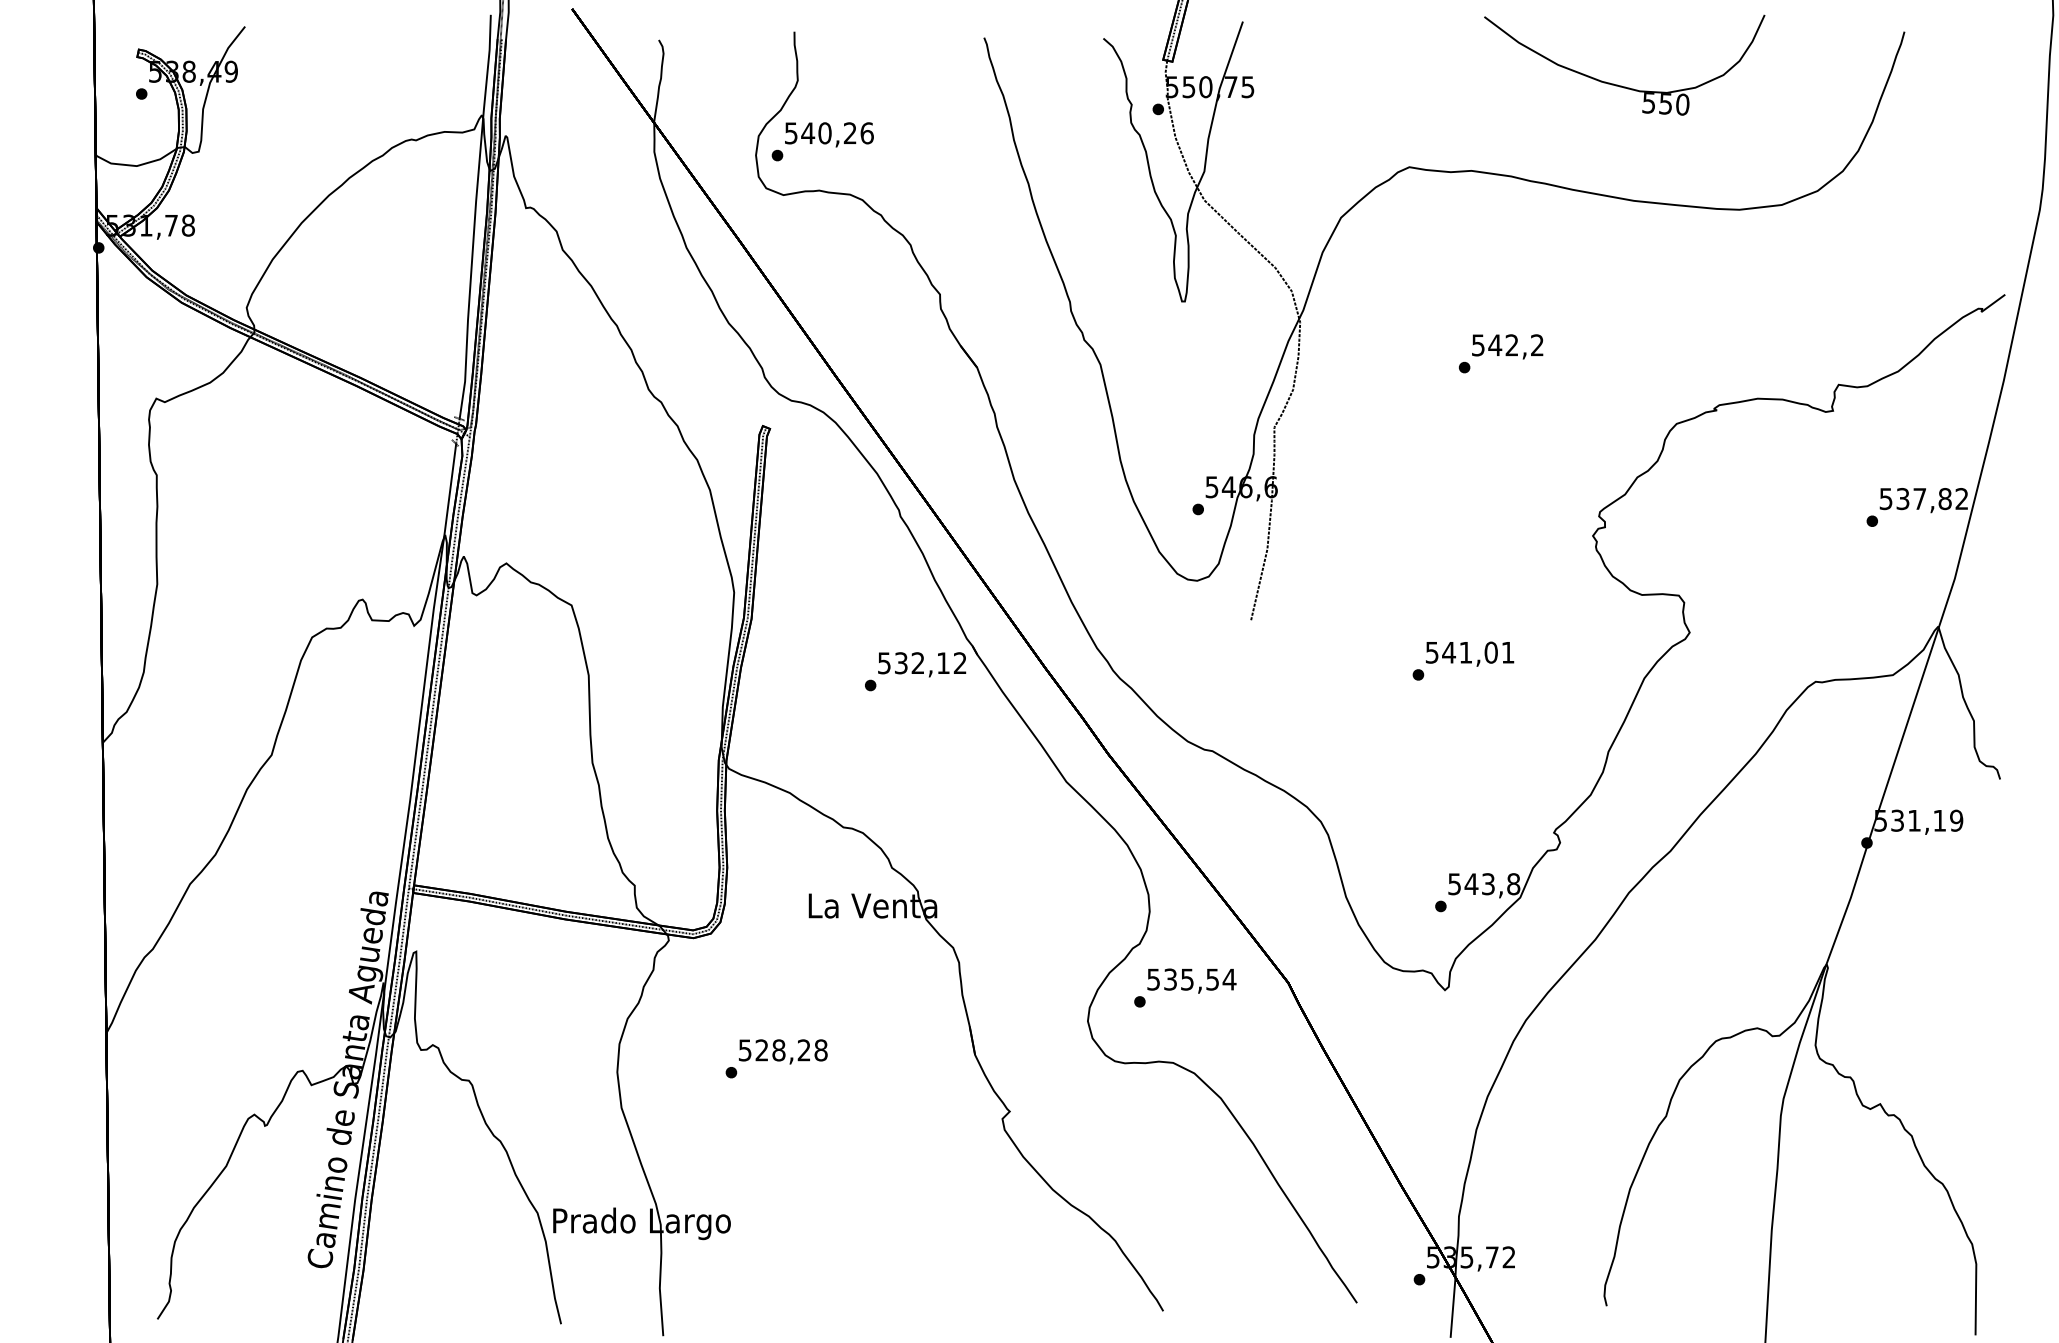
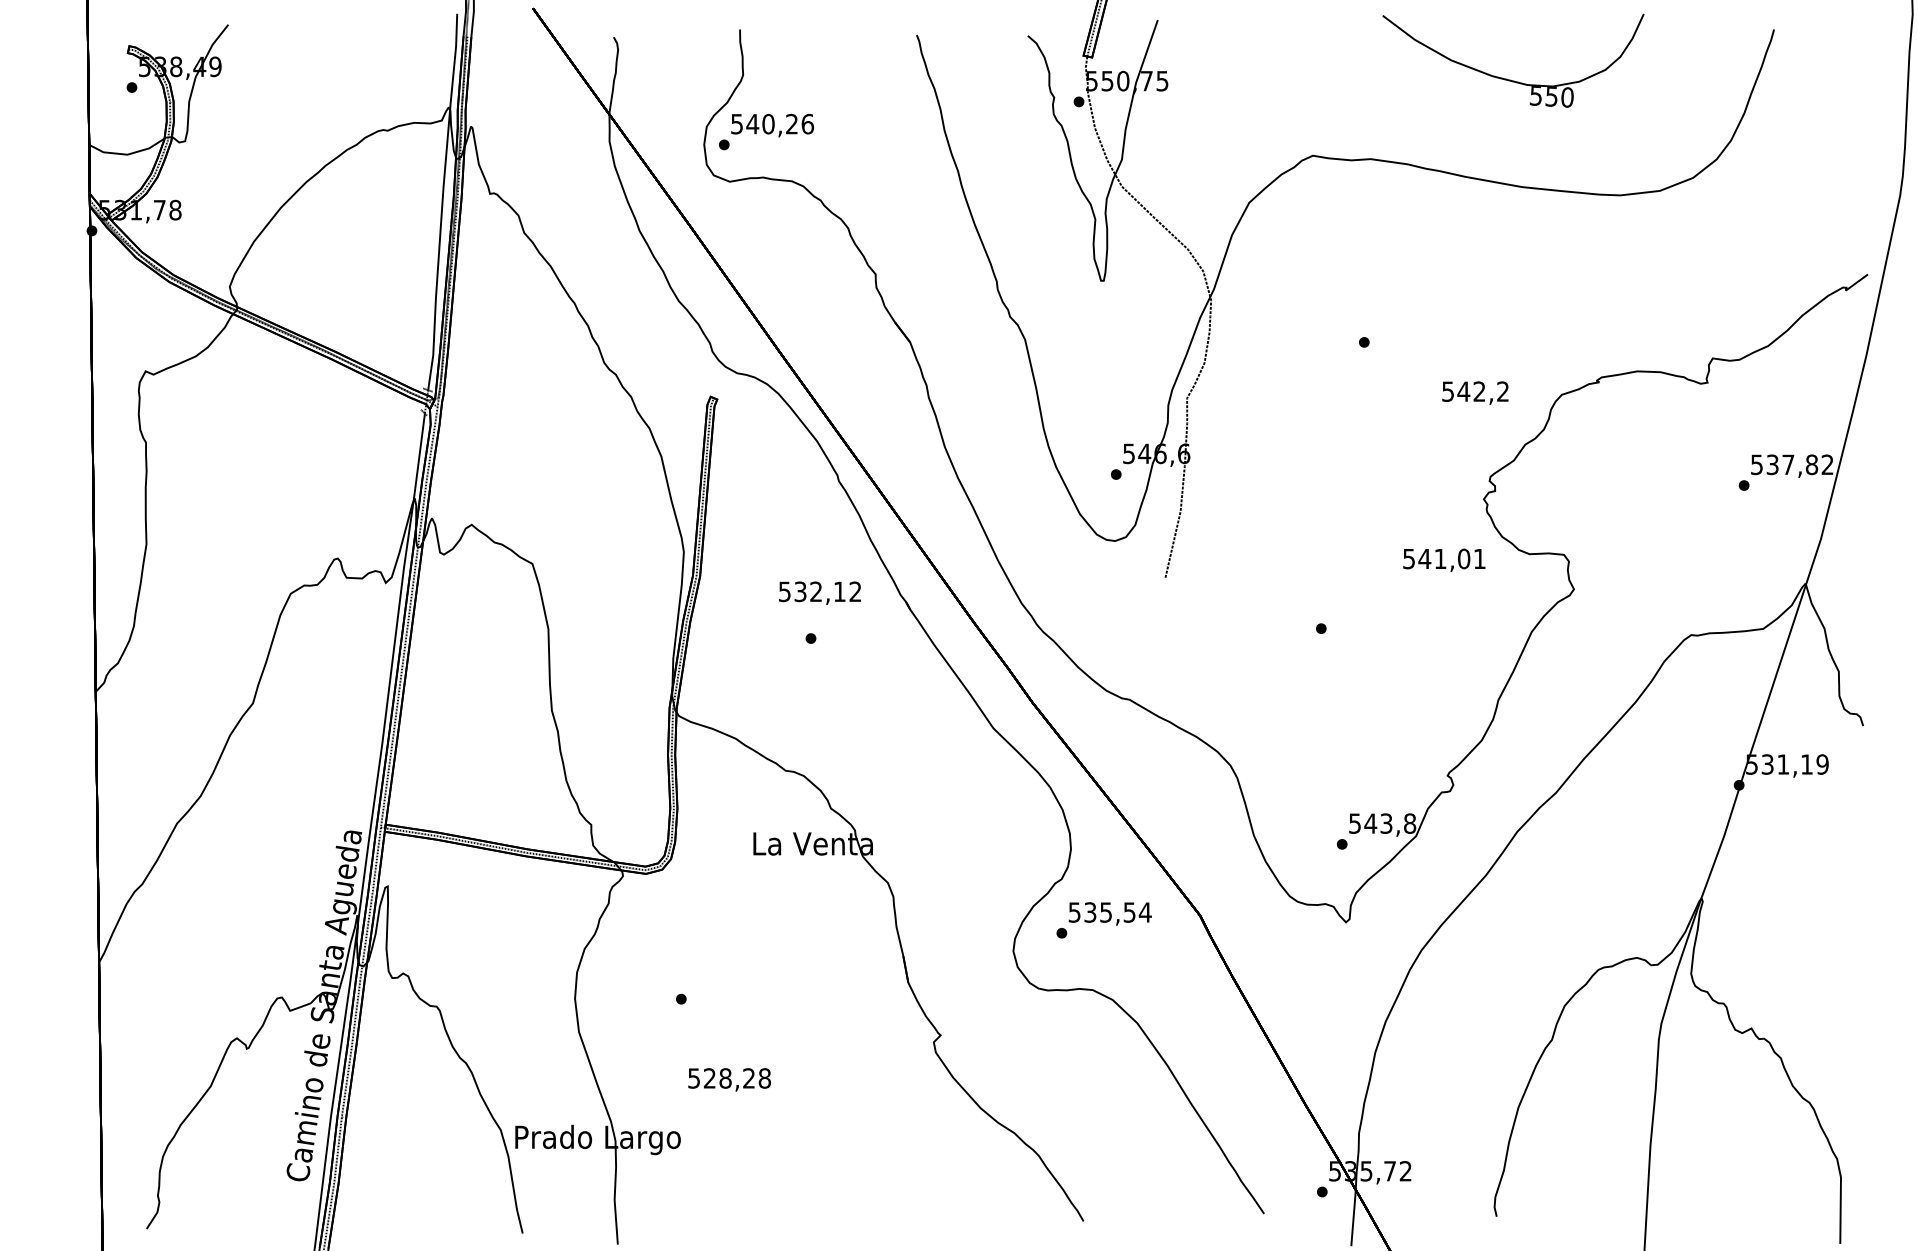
text: (1507, 346) -> (1475, 392), moved
text: (1470, 654) -> (1444, 560), moved
text: (921, 663) -> (819, 592), moved
text: (783, 1051) -> (729, 1079), moved

